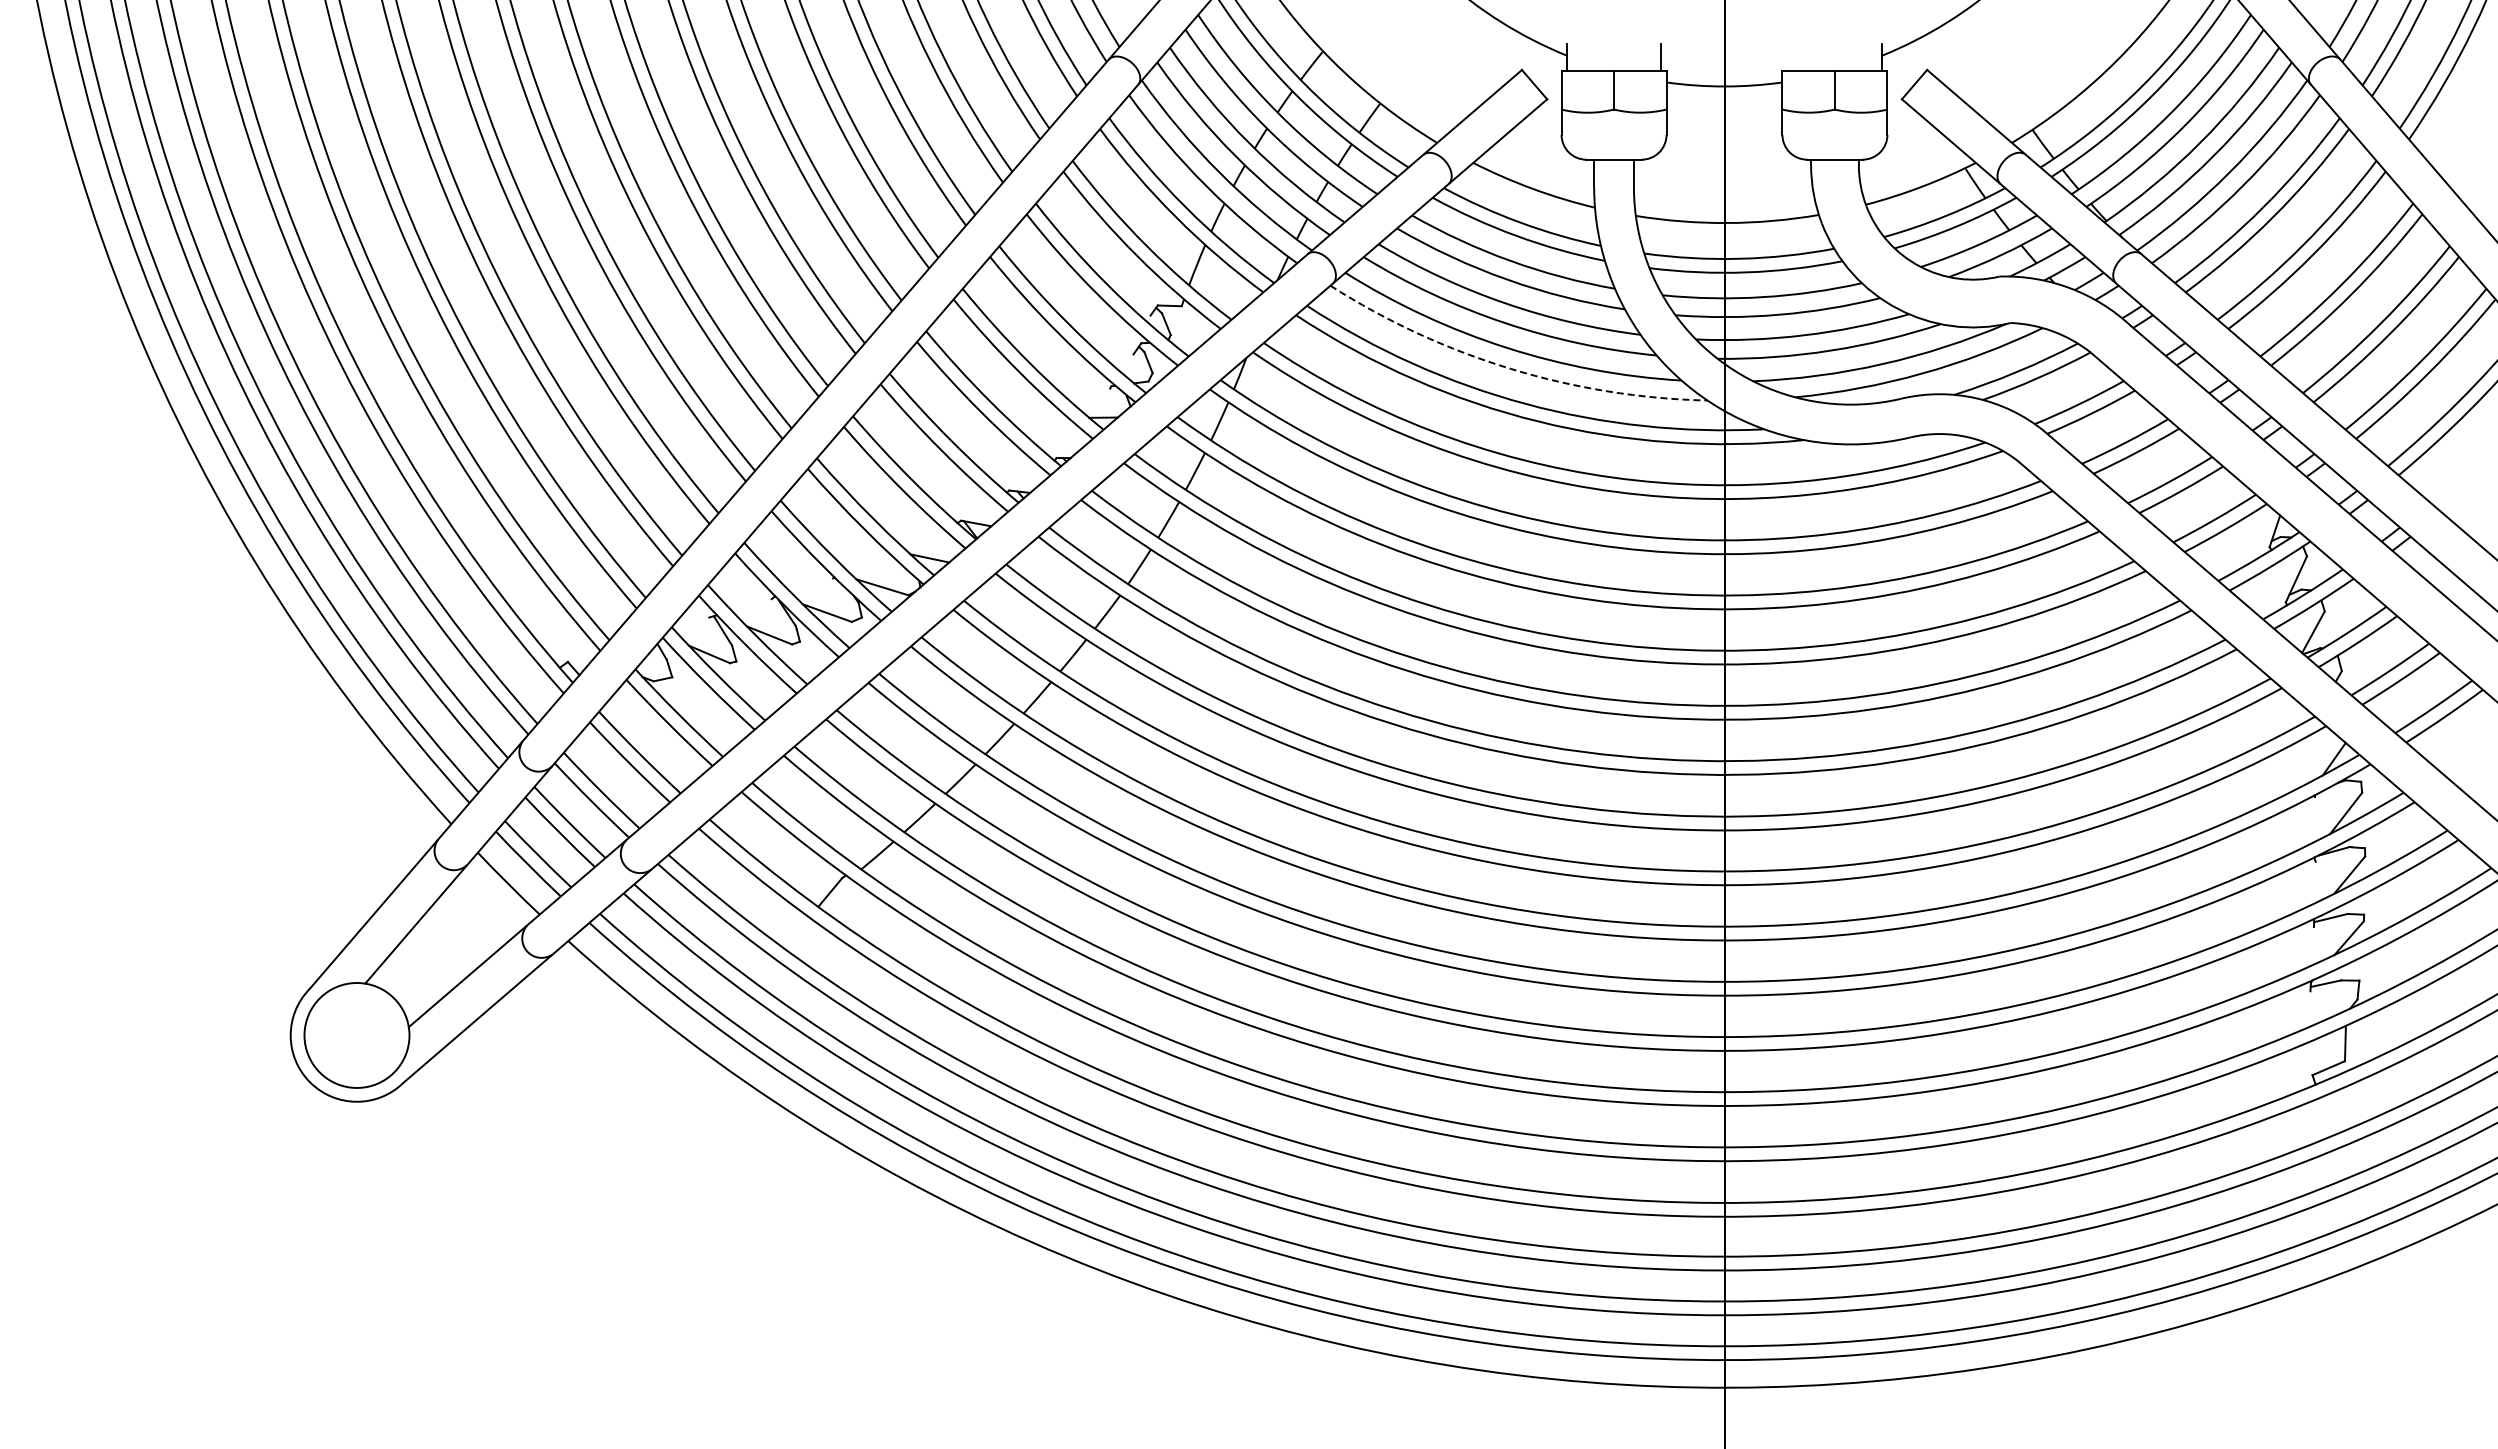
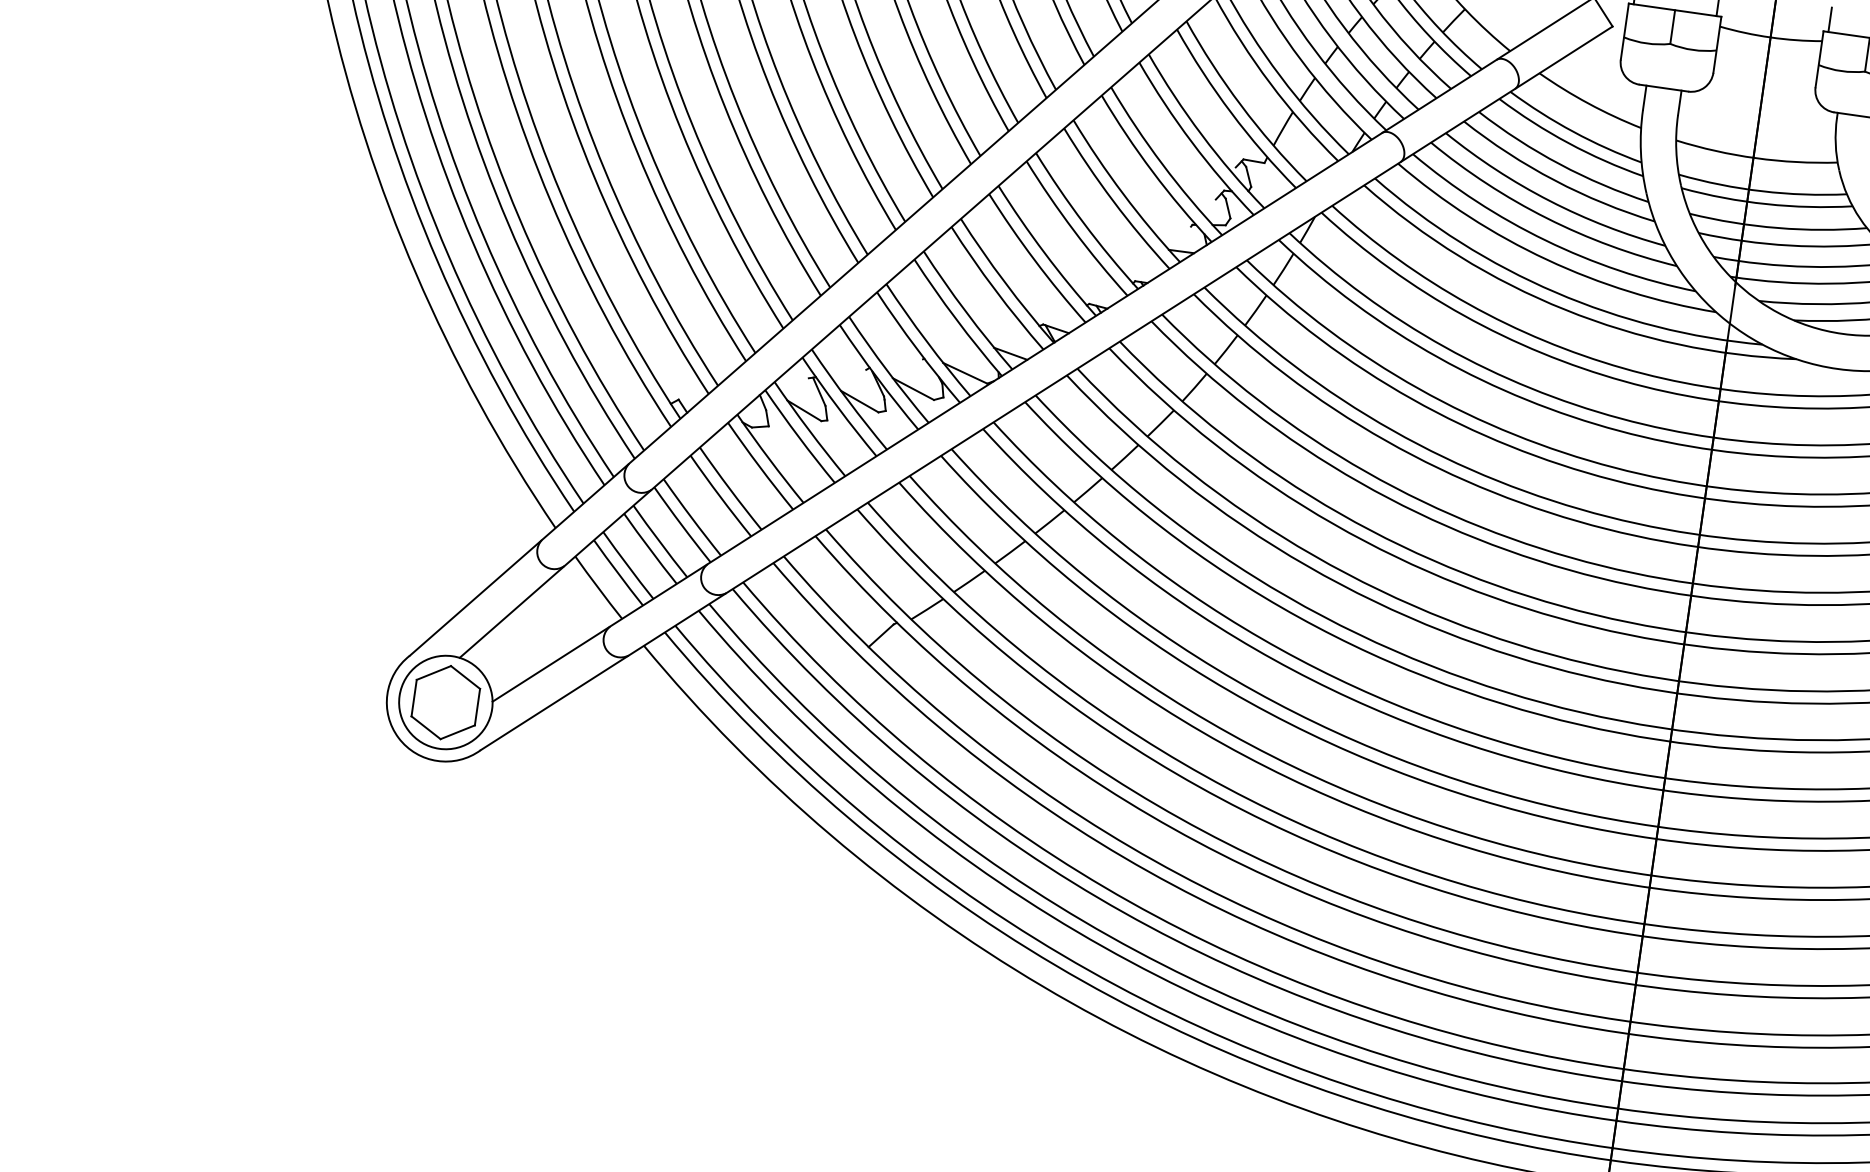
line: (1787, 57) -> (1829, 19), added
arc: (1511, 368) -> (1547, 259), dashed -> solid
part: (356, 1035) -> (445, 702), added

